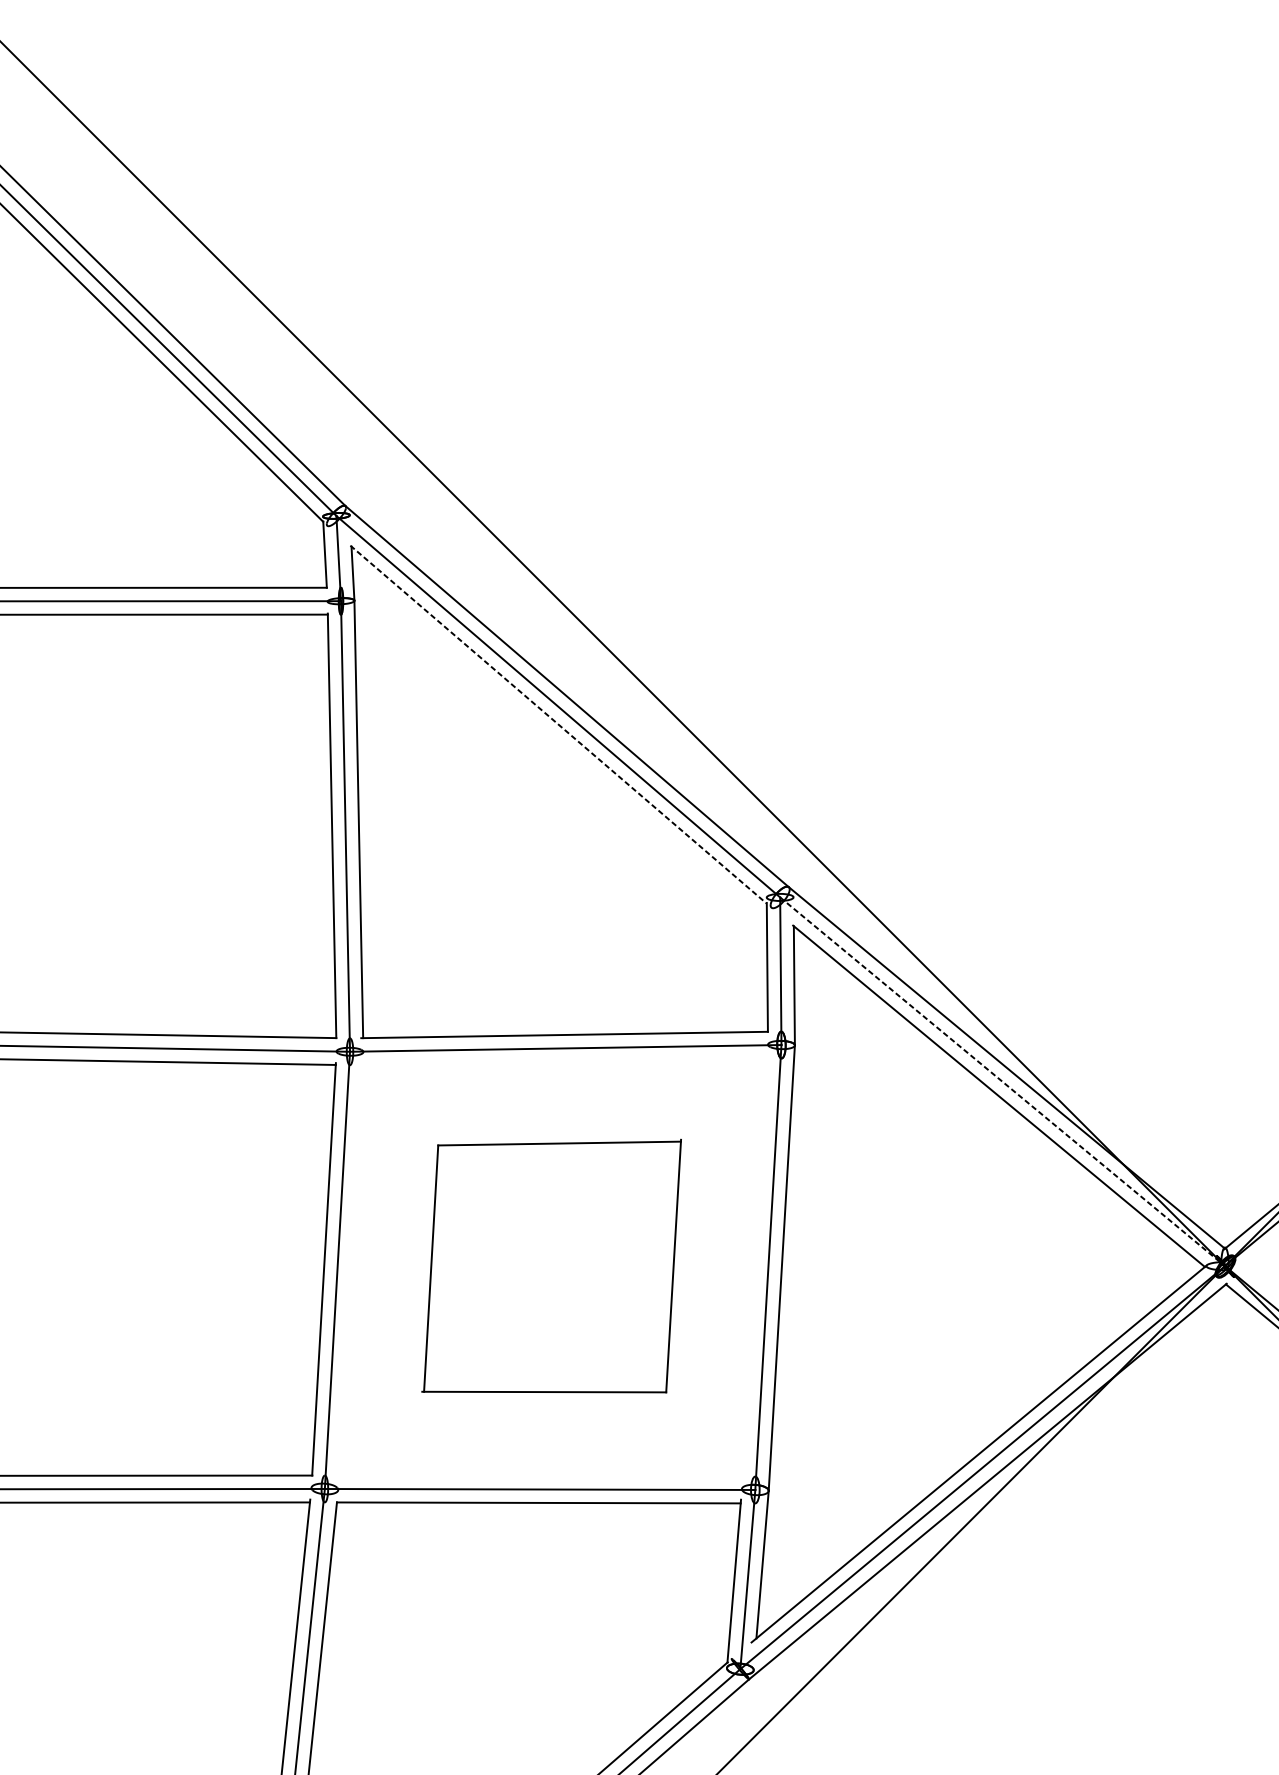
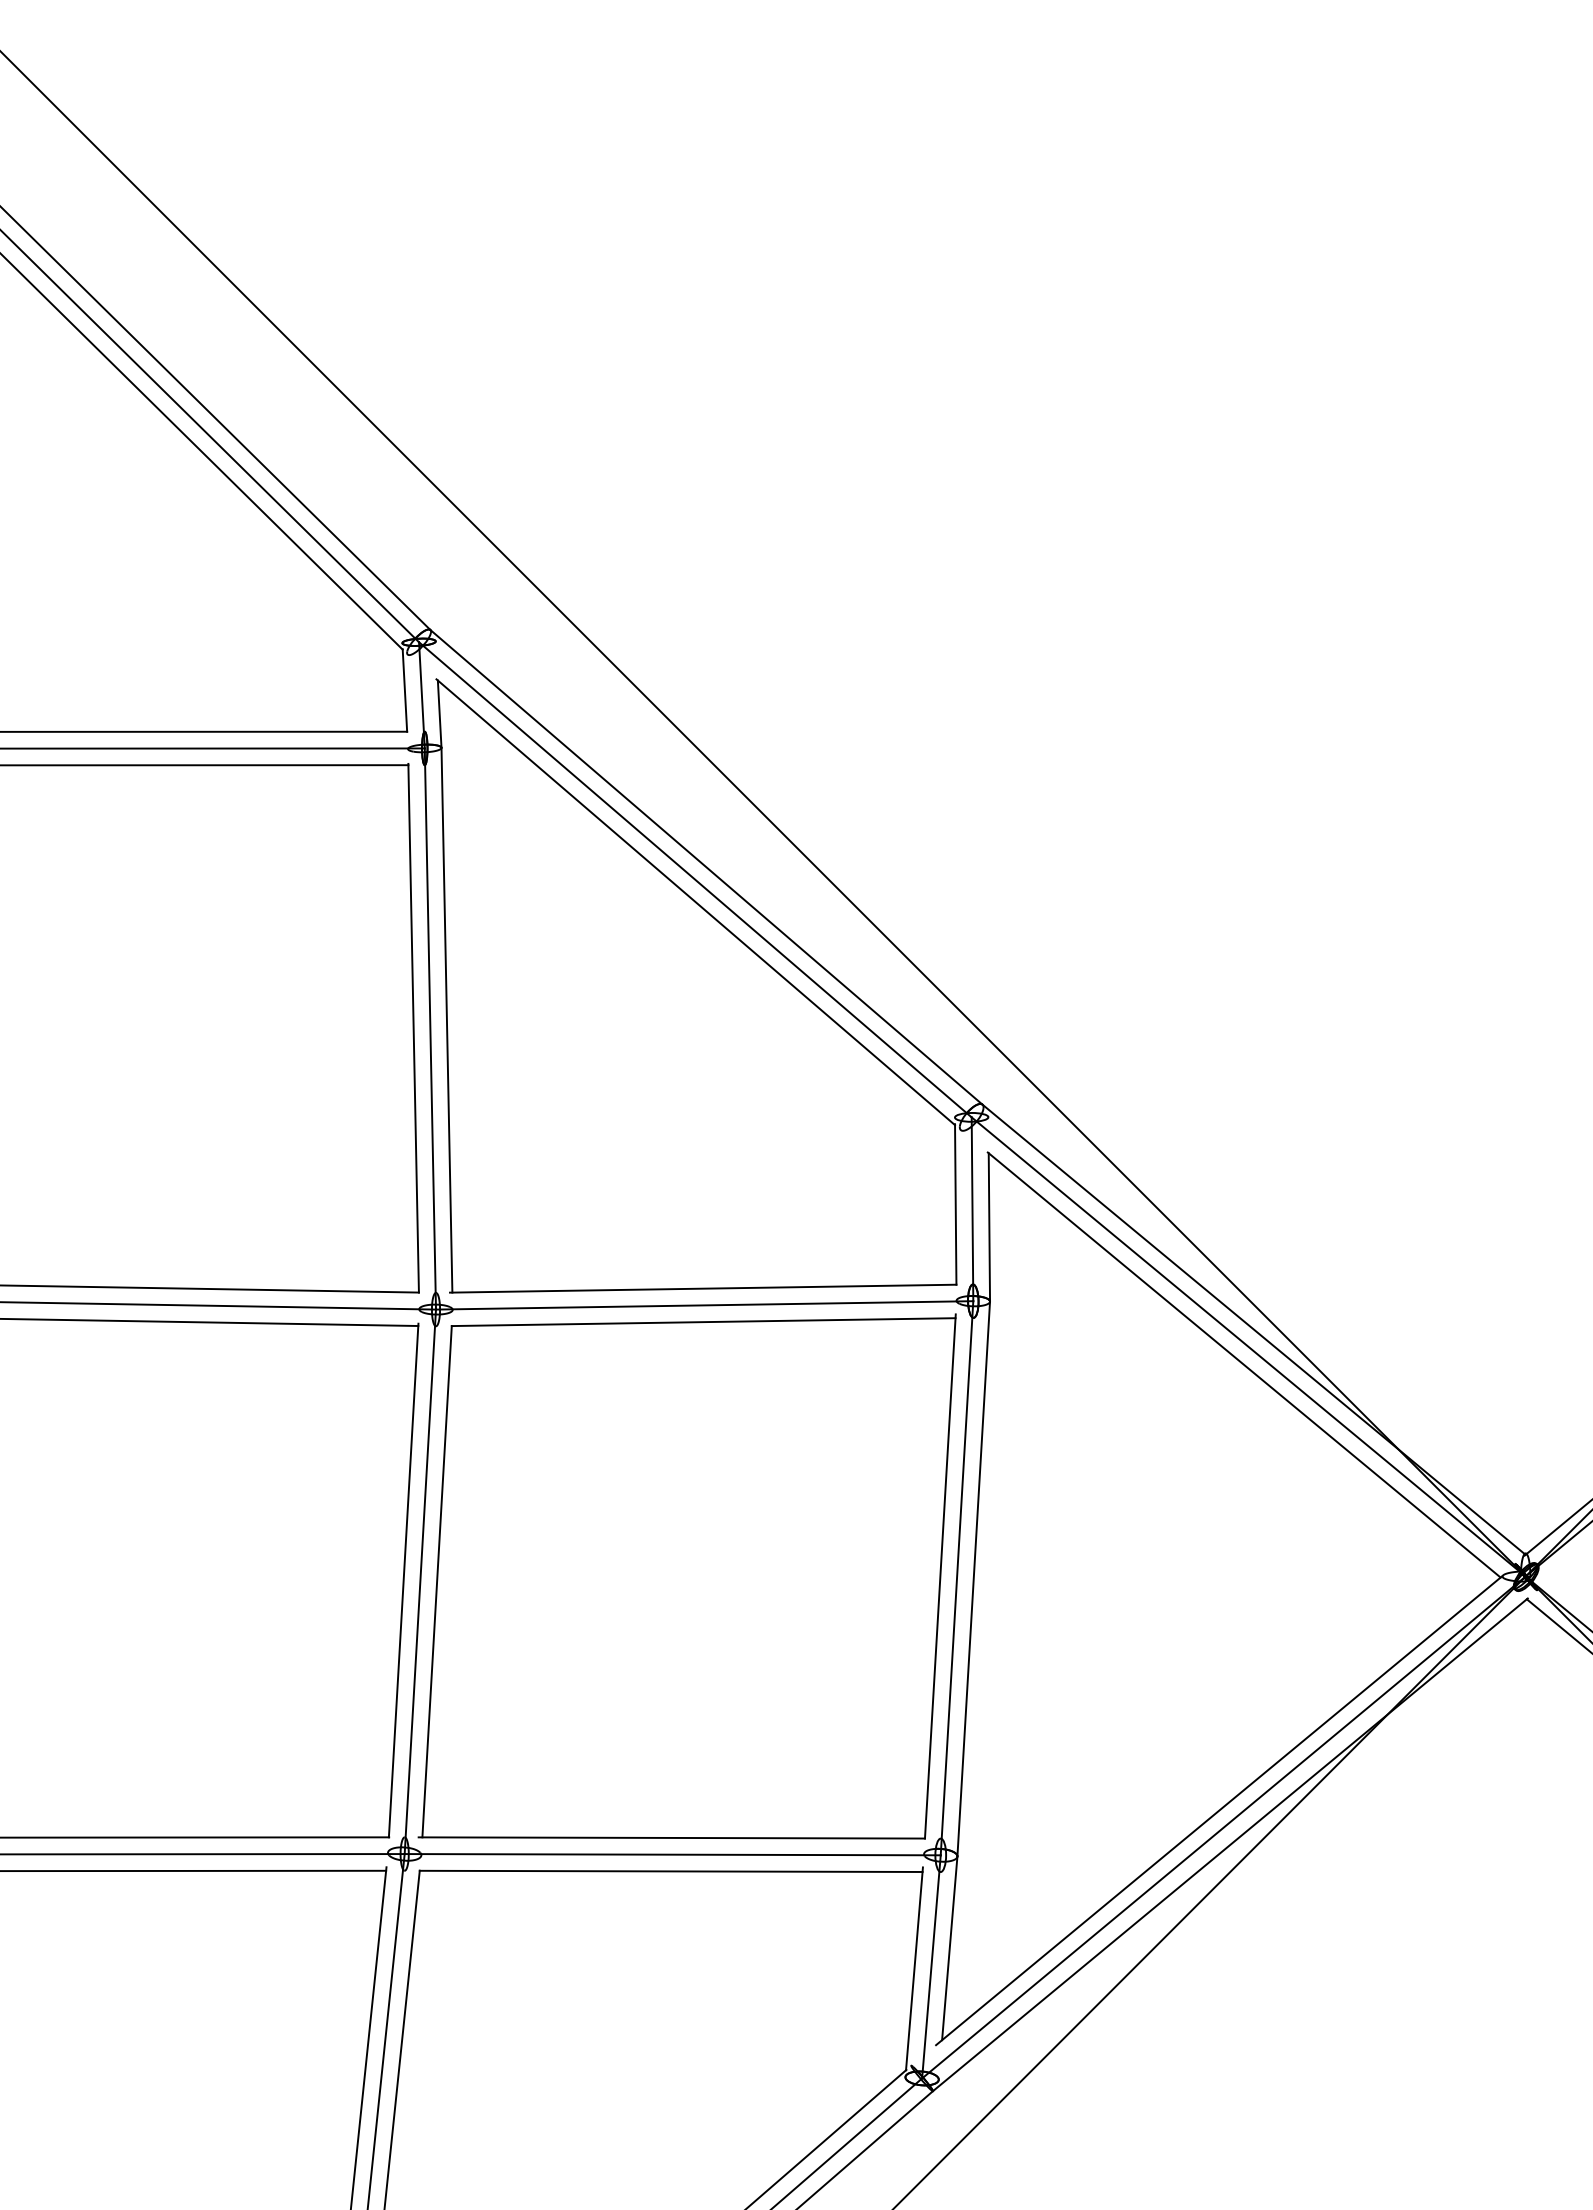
line: (558, 724) -> (695, 902), dashed -> solid
line: (1002, 1081) -> (1248, 1346), dashed -> solid
part: (551, 1266) -> (686, 1576), size x1.67

